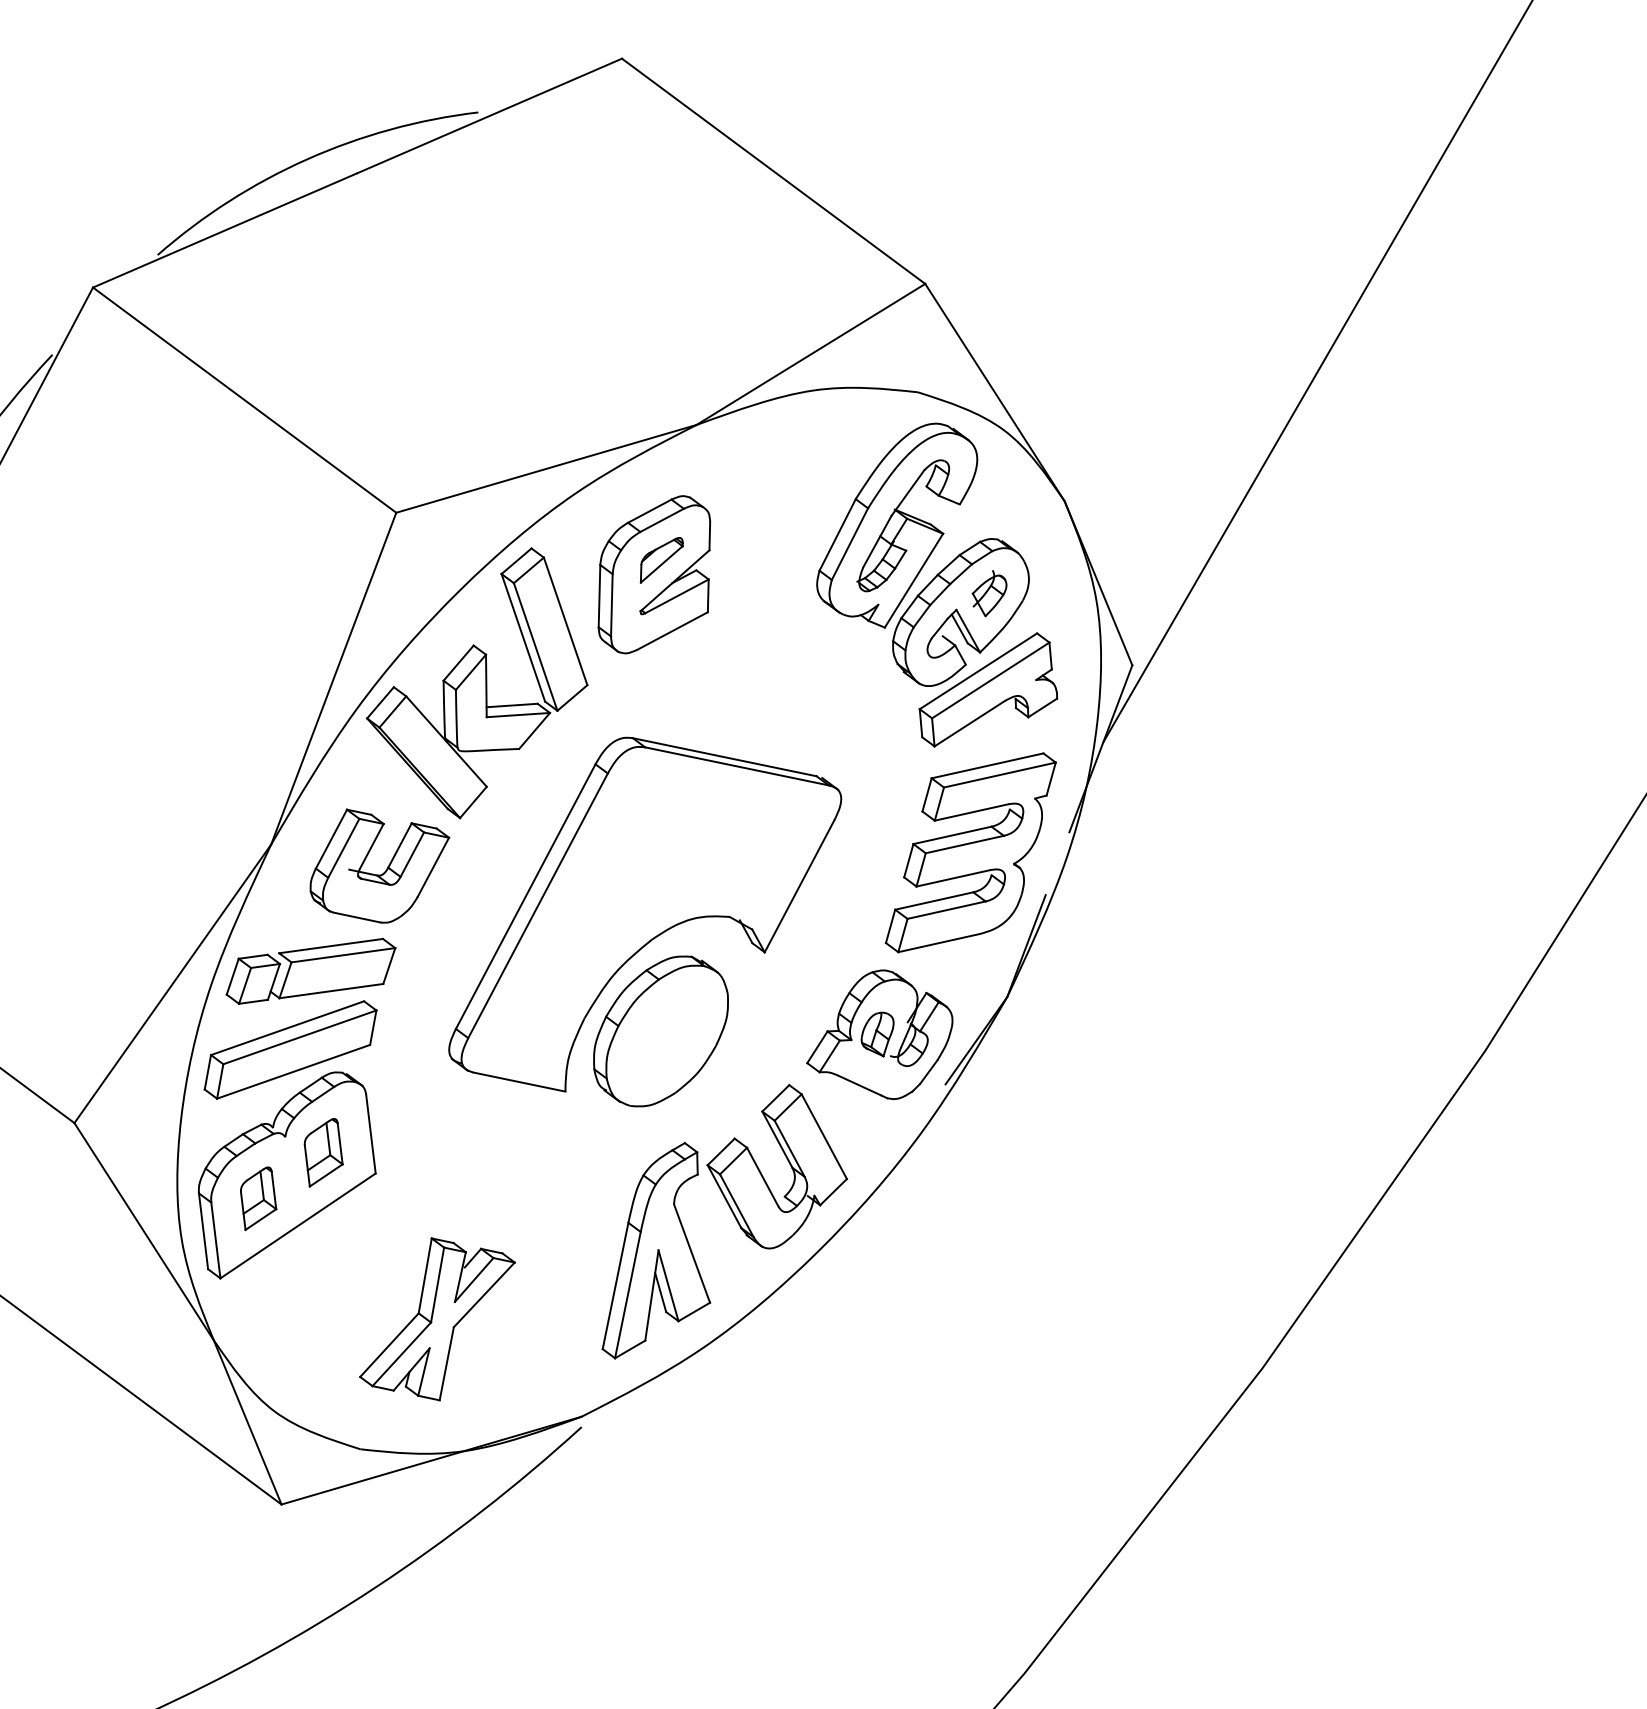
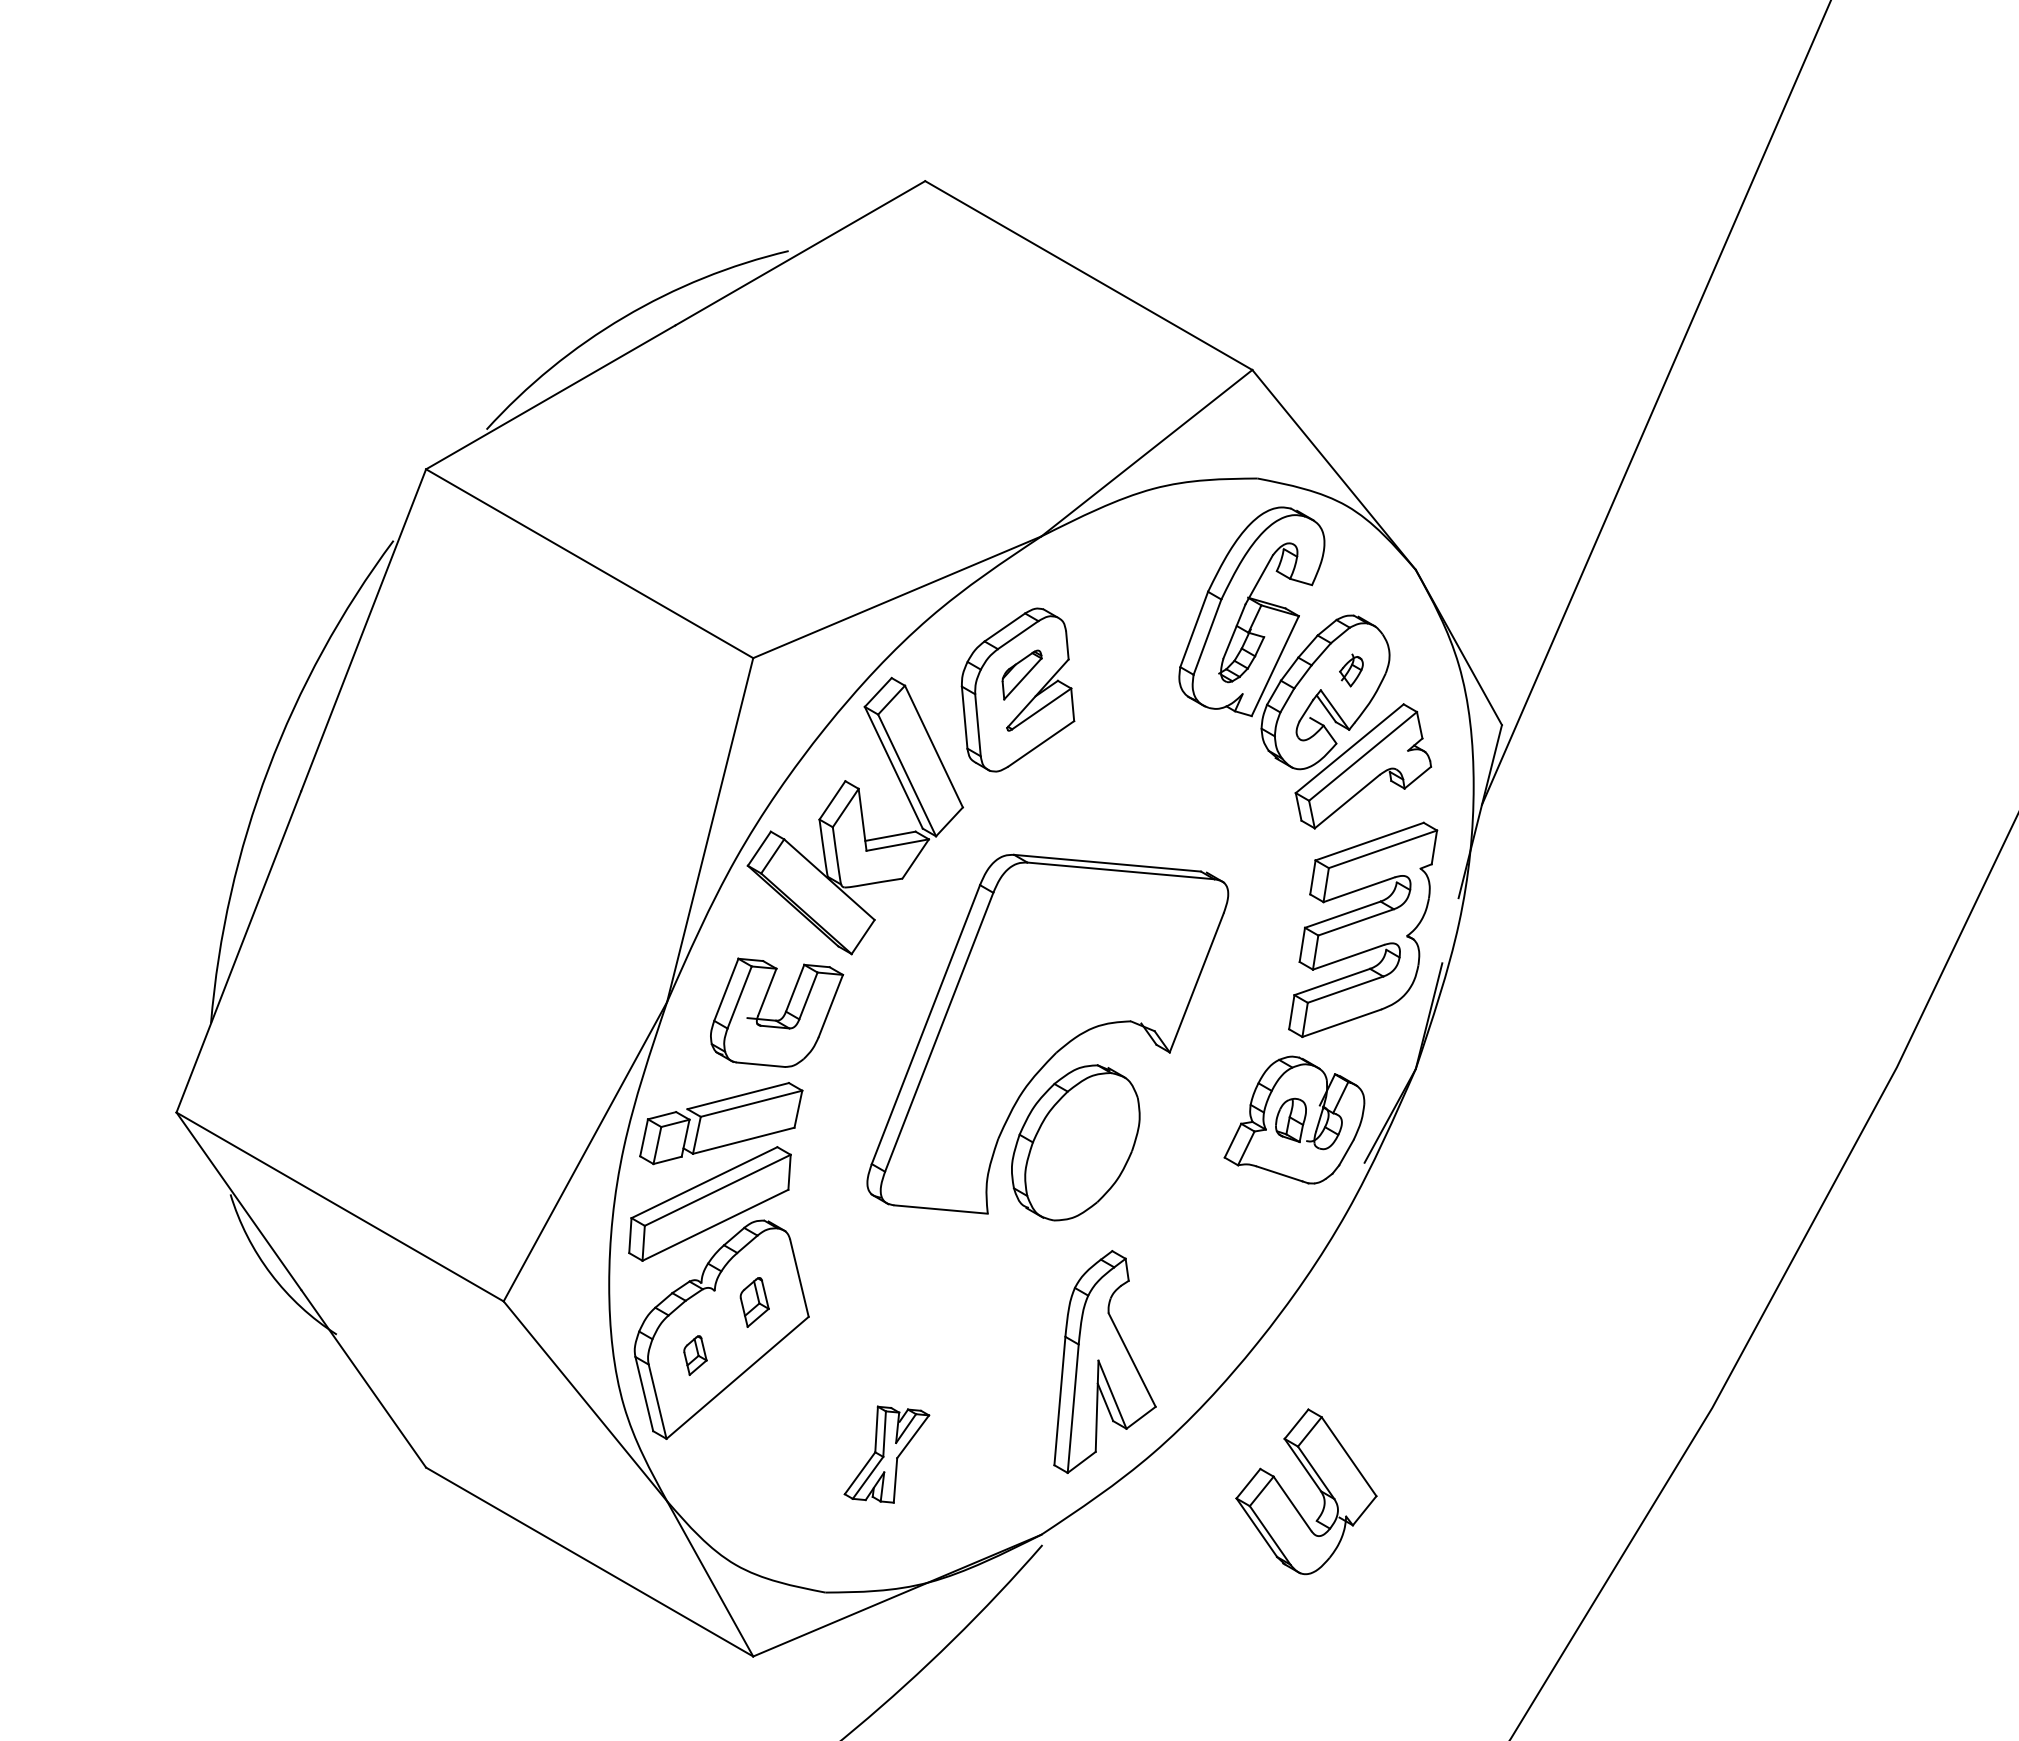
part: (989, 593) -> (1351, 670), size x0.7
part: (323, 1152) -> (754, 1302), size x0.7
part: (787, 1161) -> (1315, 1485), moved
part: (258, 1198) -> (695, 1355), size x0.6
part: (437, 1319) -> (886, 1454), size x0.6

